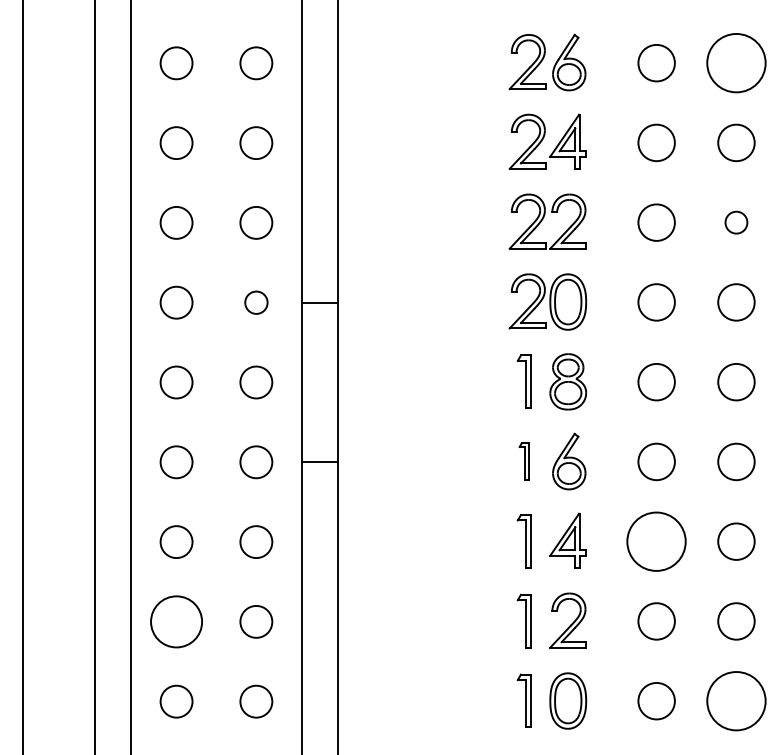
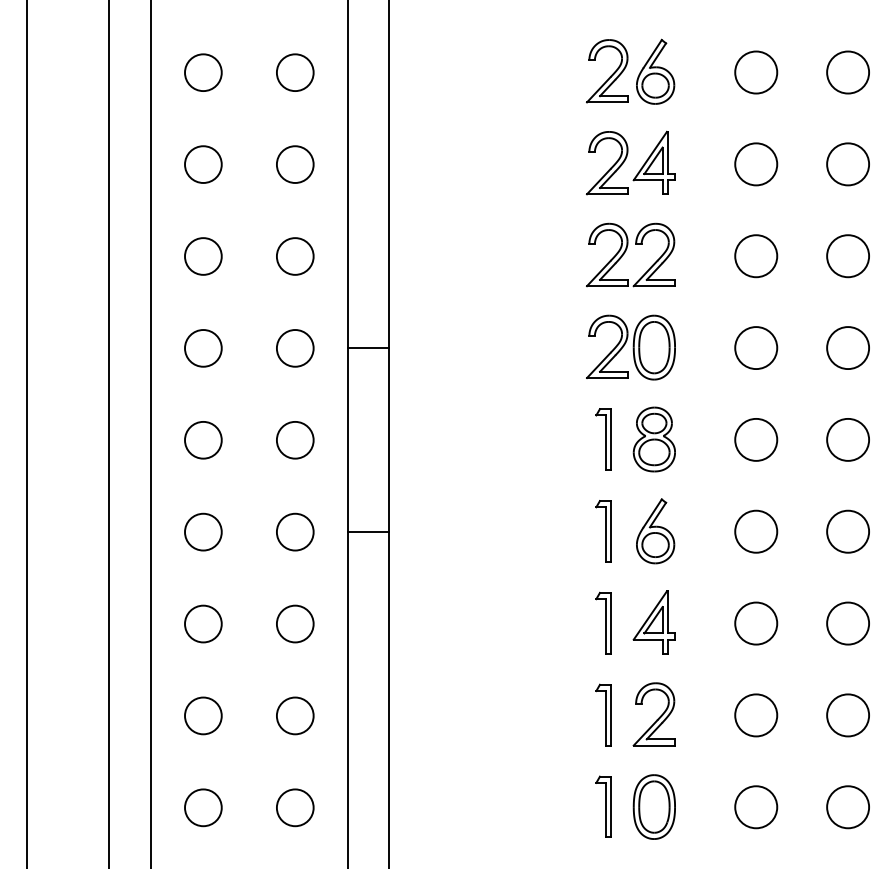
circle: (736, 63) -> (848, 72), size x0.62
circle: (736, 222) -> (848, 256), size x1.67
circle: (256, 302) -> (295, 348), size x1.43
part: (524, 461) -> (603, 531), size x1.43
circle: (656, 541) -> (756, 623), size x0.62
circle: (176, 621) -> (203, 715), size x0.62
circle: (736, 701) -> (848, 807), size x0.62

